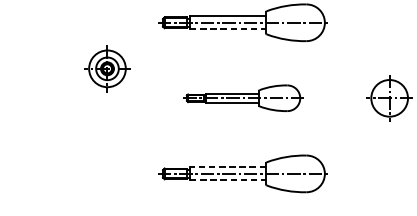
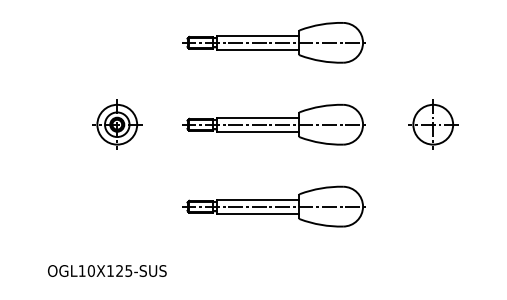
line: (228, 28) -> (258, 49), dashed -> solid
part: (107, 68) -> (117, 124), moved
part: (242, 98) -> (273, 124), size x1.43
line: (227, 167) -> (257, 199), dashed -> solid
line: (228, 180) -> (258, 213), dashed -> solid

